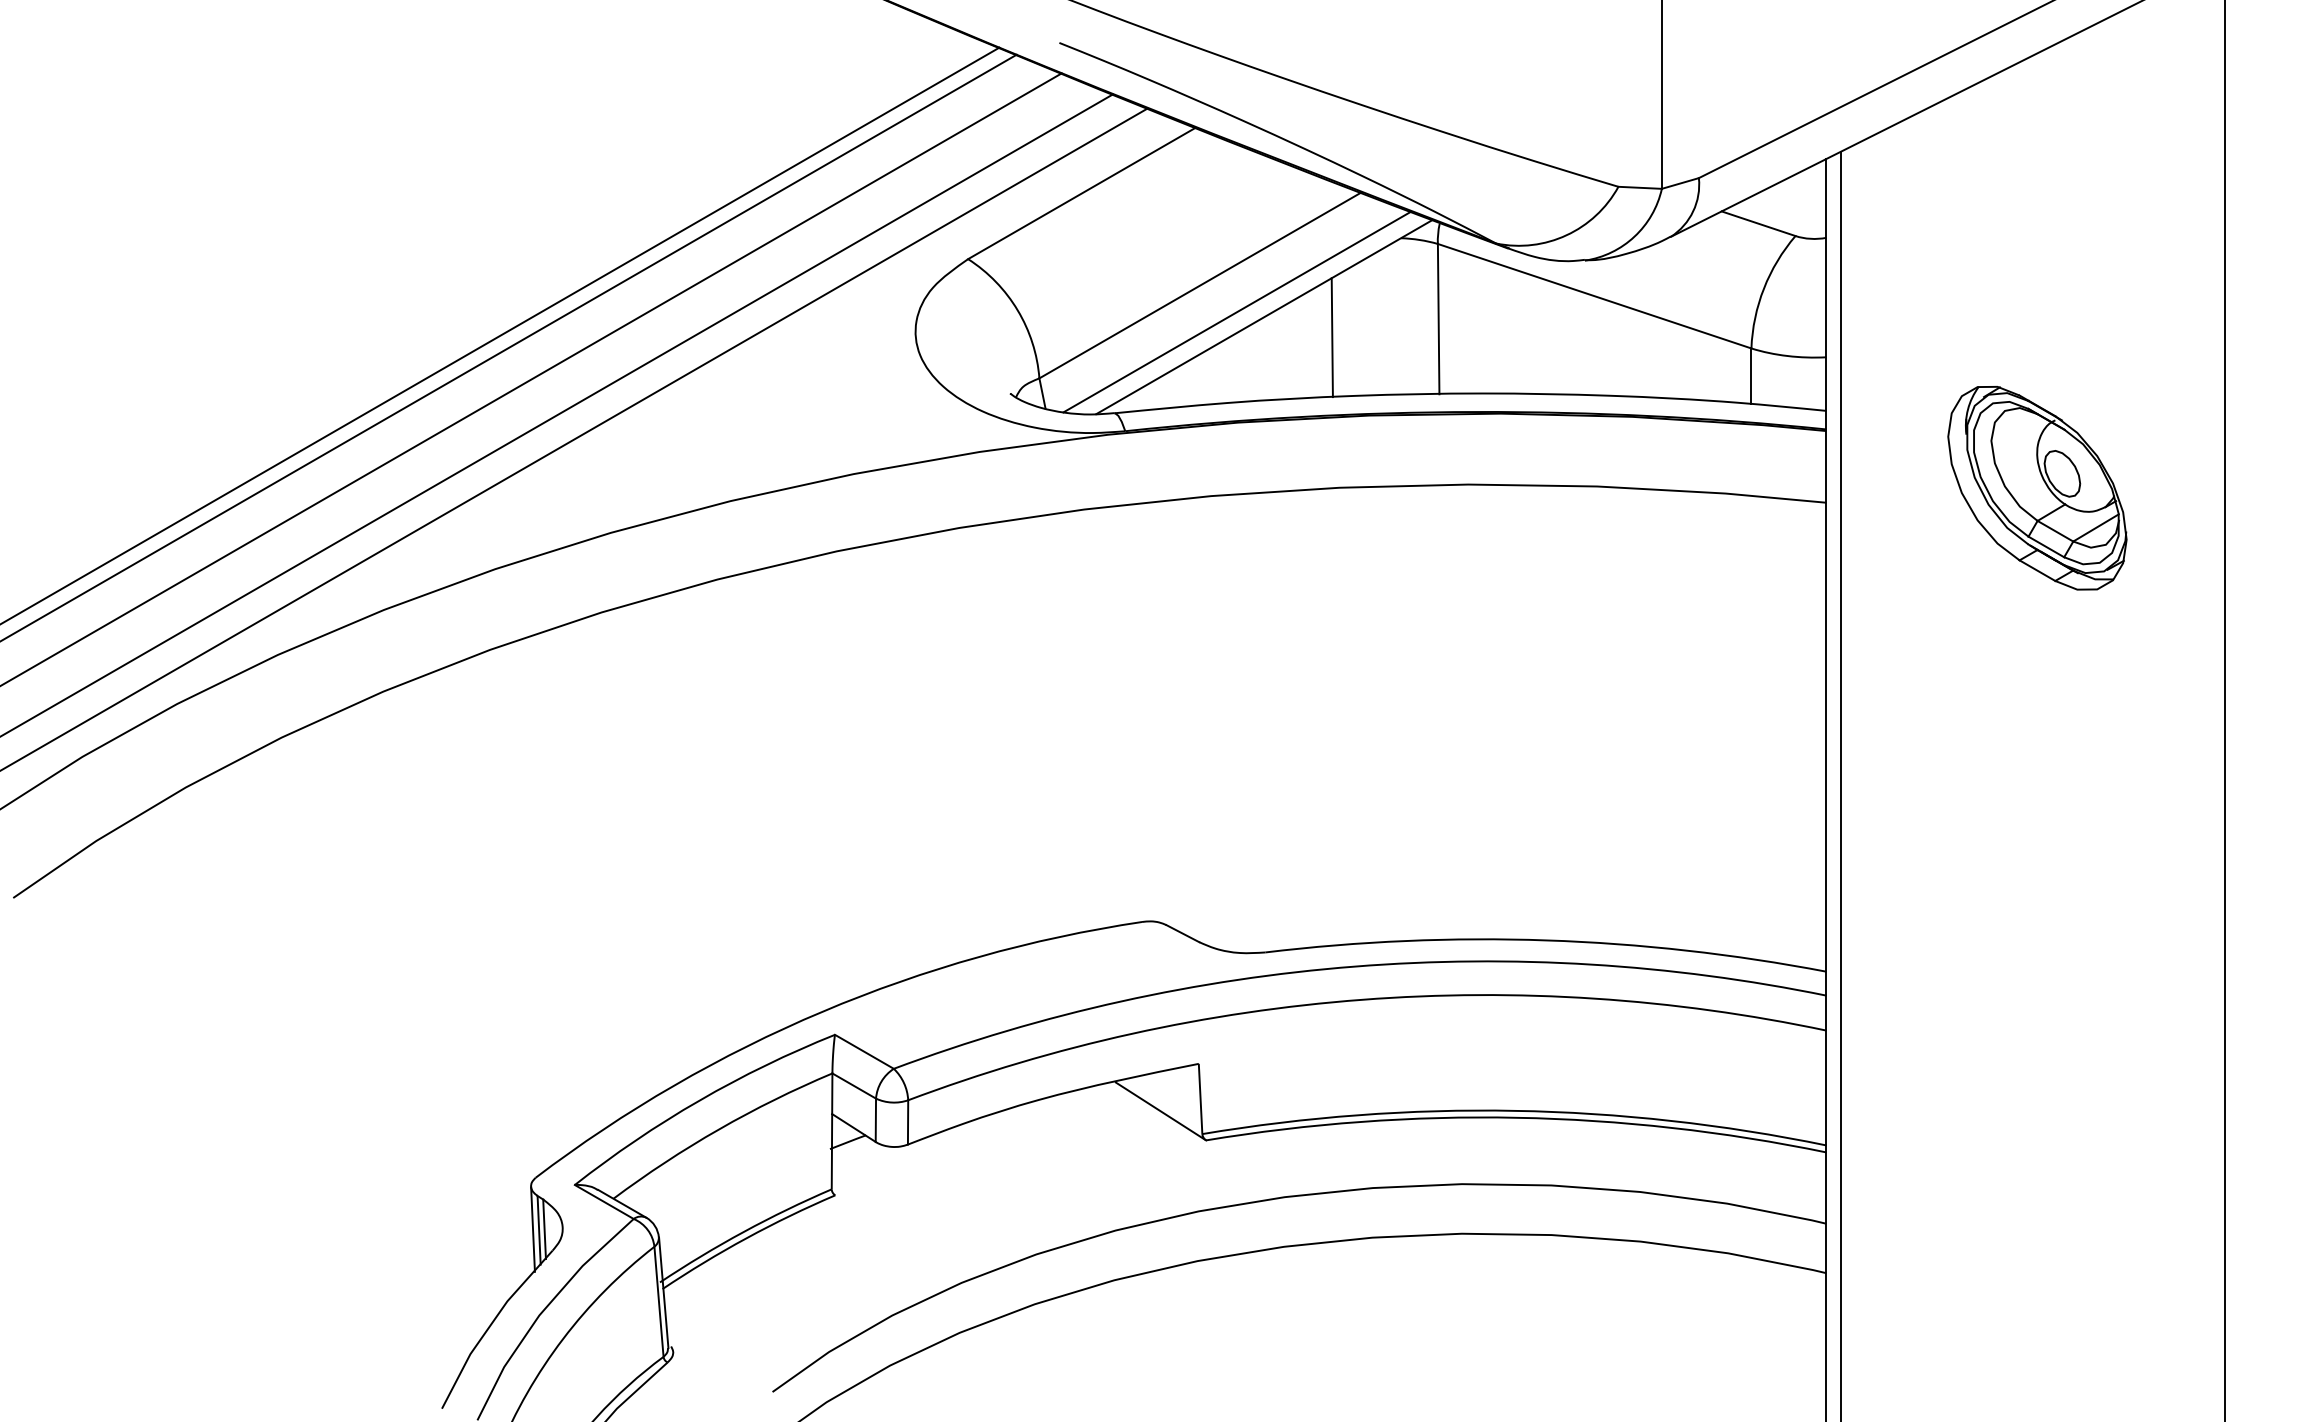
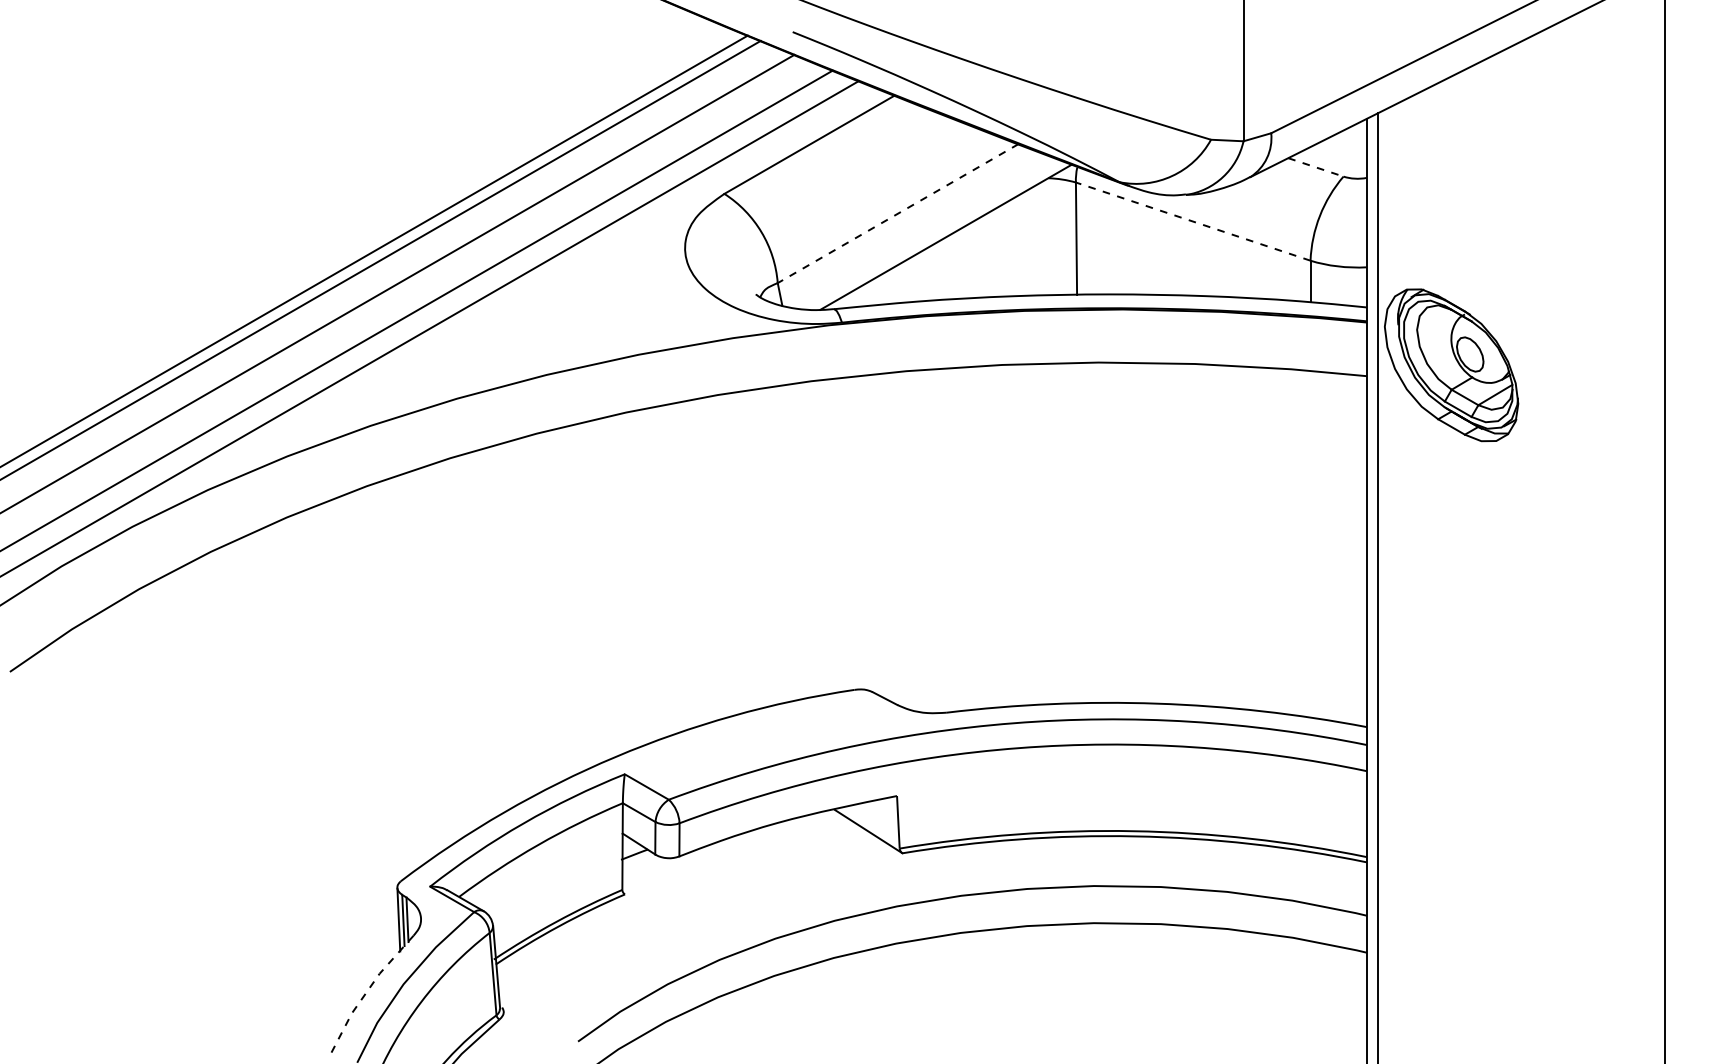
line: (1759, 223) -> (1316, 167), solid -> dashed
line: (1199, 285) -> (897, 213), solid -> dashed
line: (1595, 296) -> (1193, 221), solid -> dashed
line: (1236, 312) -> (925, 233), removed
line: (1331, 337) -> (996, 252), removed
part: (2037, 488) -> (1451, 365), moved
line: (489, 1326) -> (366, 992), solid -> dashed

